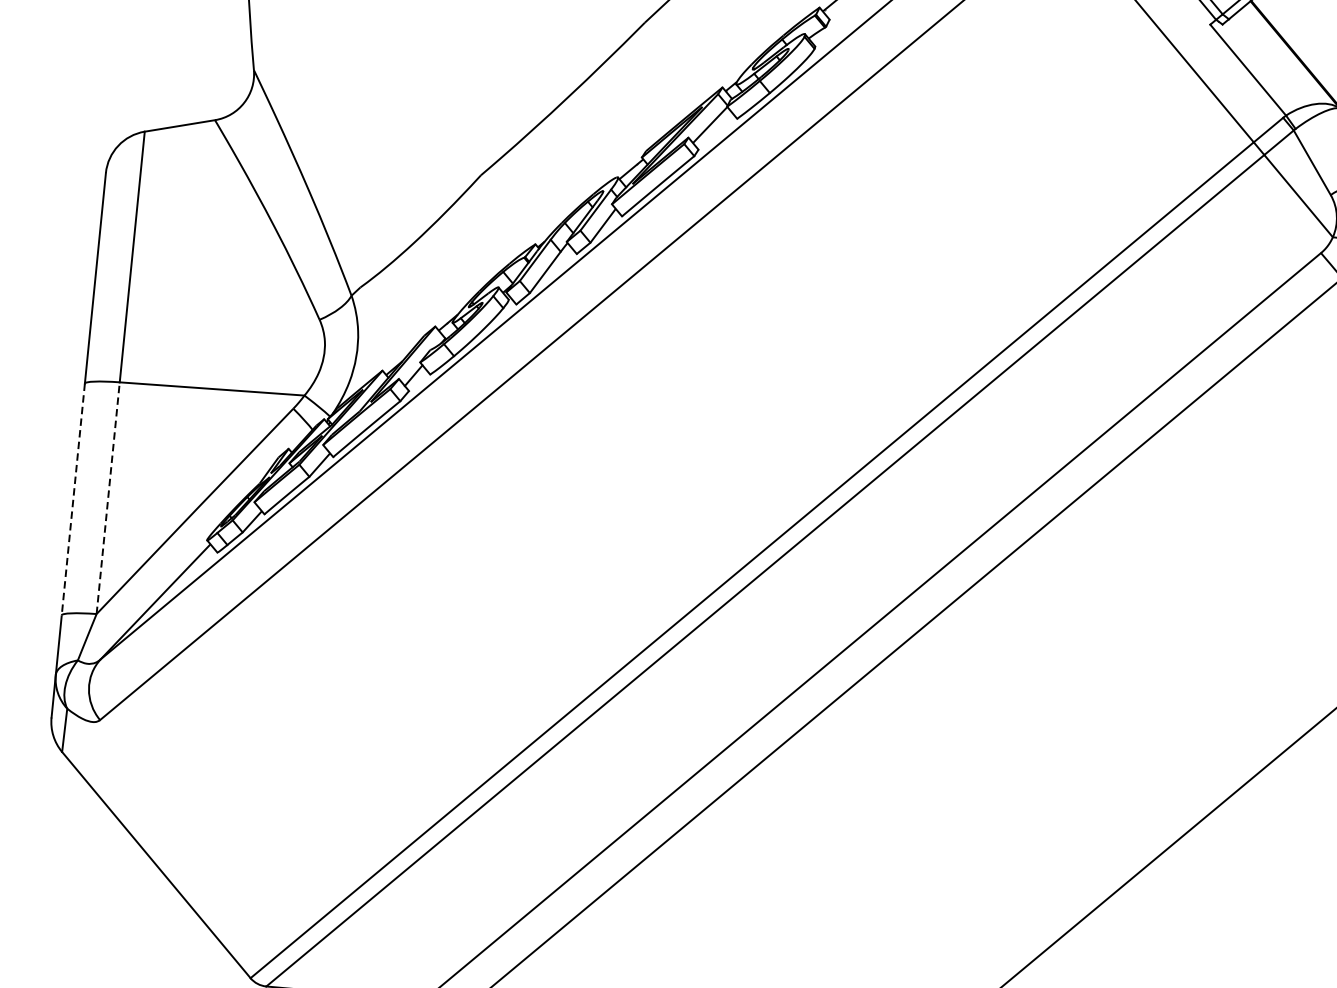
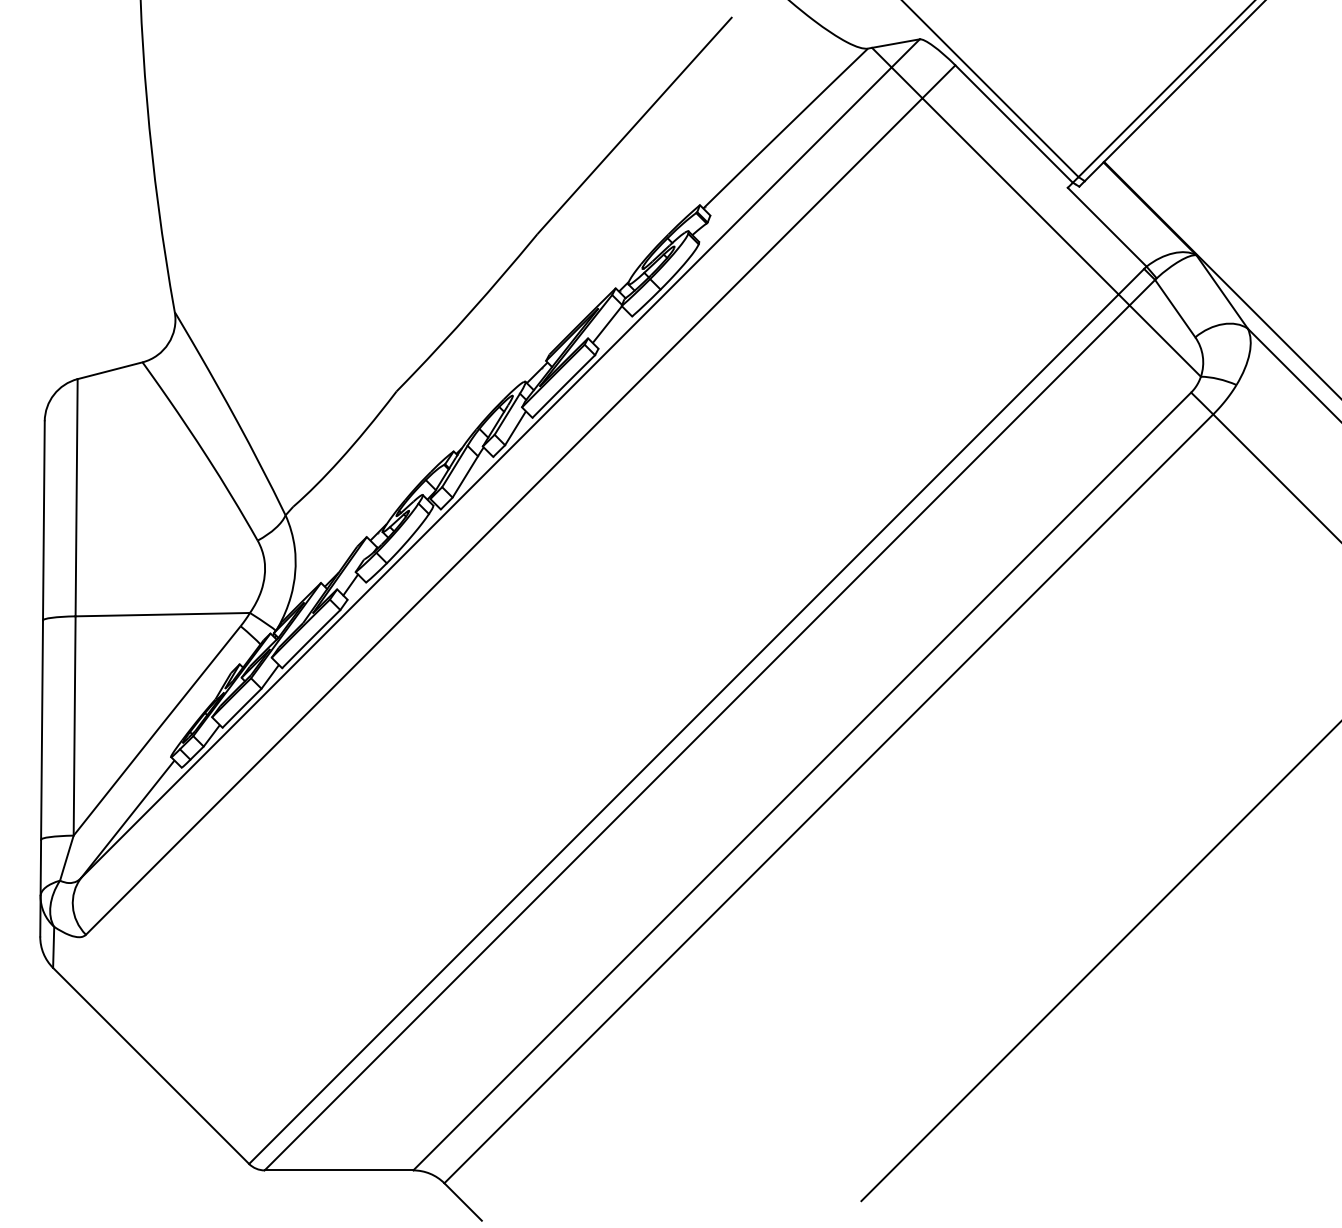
line: (108, 497) -> (74, 725), dashed -> solid
line: (73, 499) -> (42, 730), dashed -> solid

